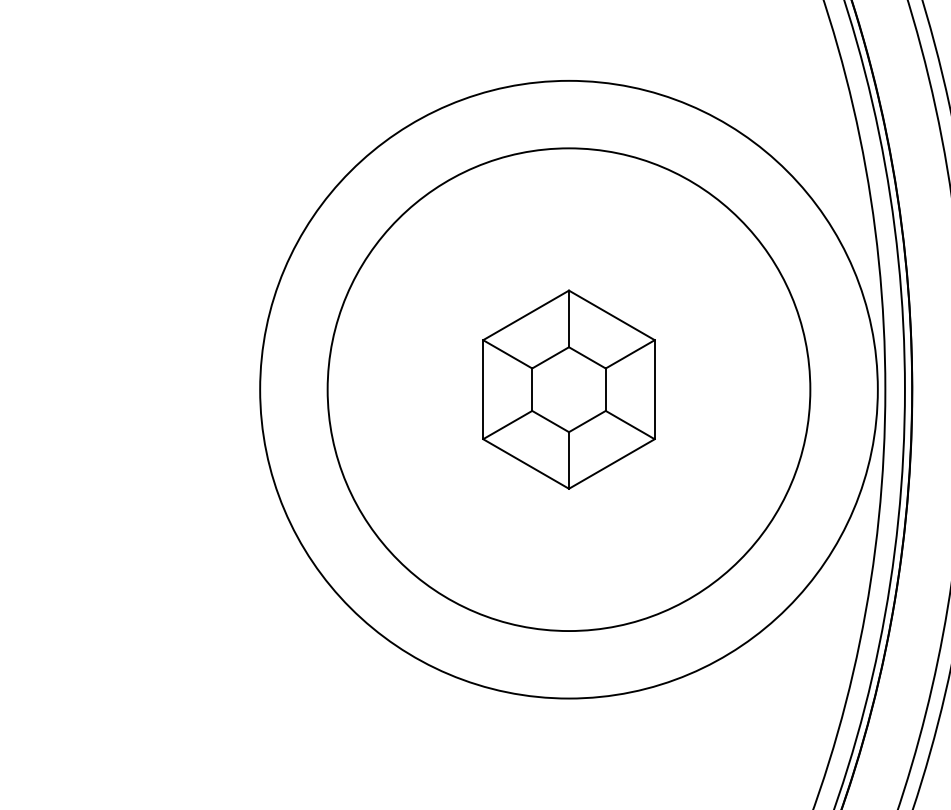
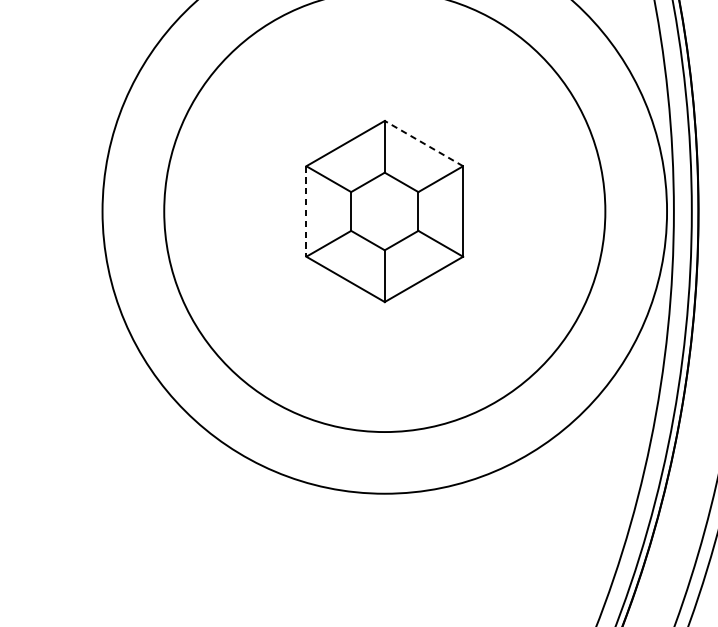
line: (611, 315) -> (423, 143), solid -> dashed
line: (483, 389) -> (306, 211), solid -> dashed

